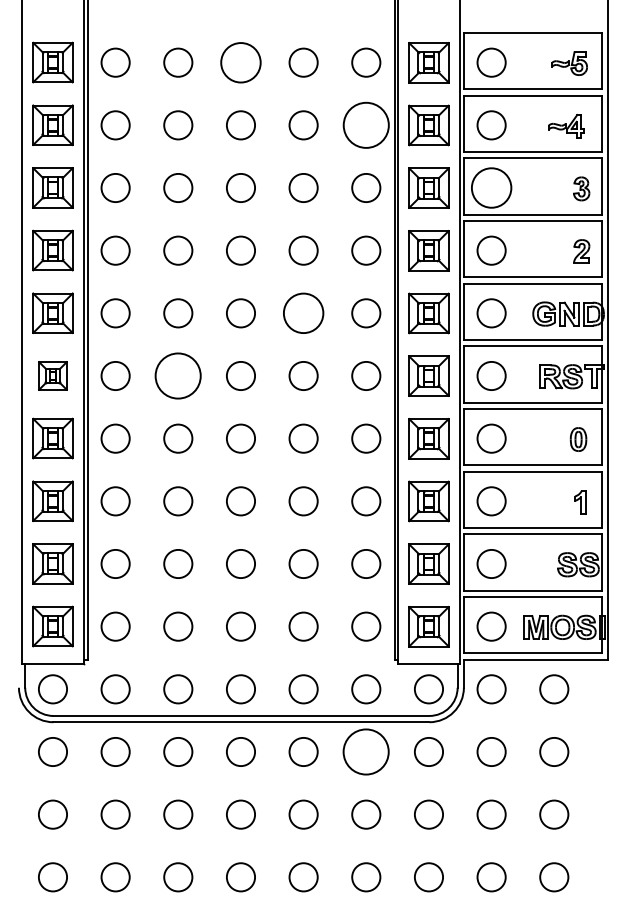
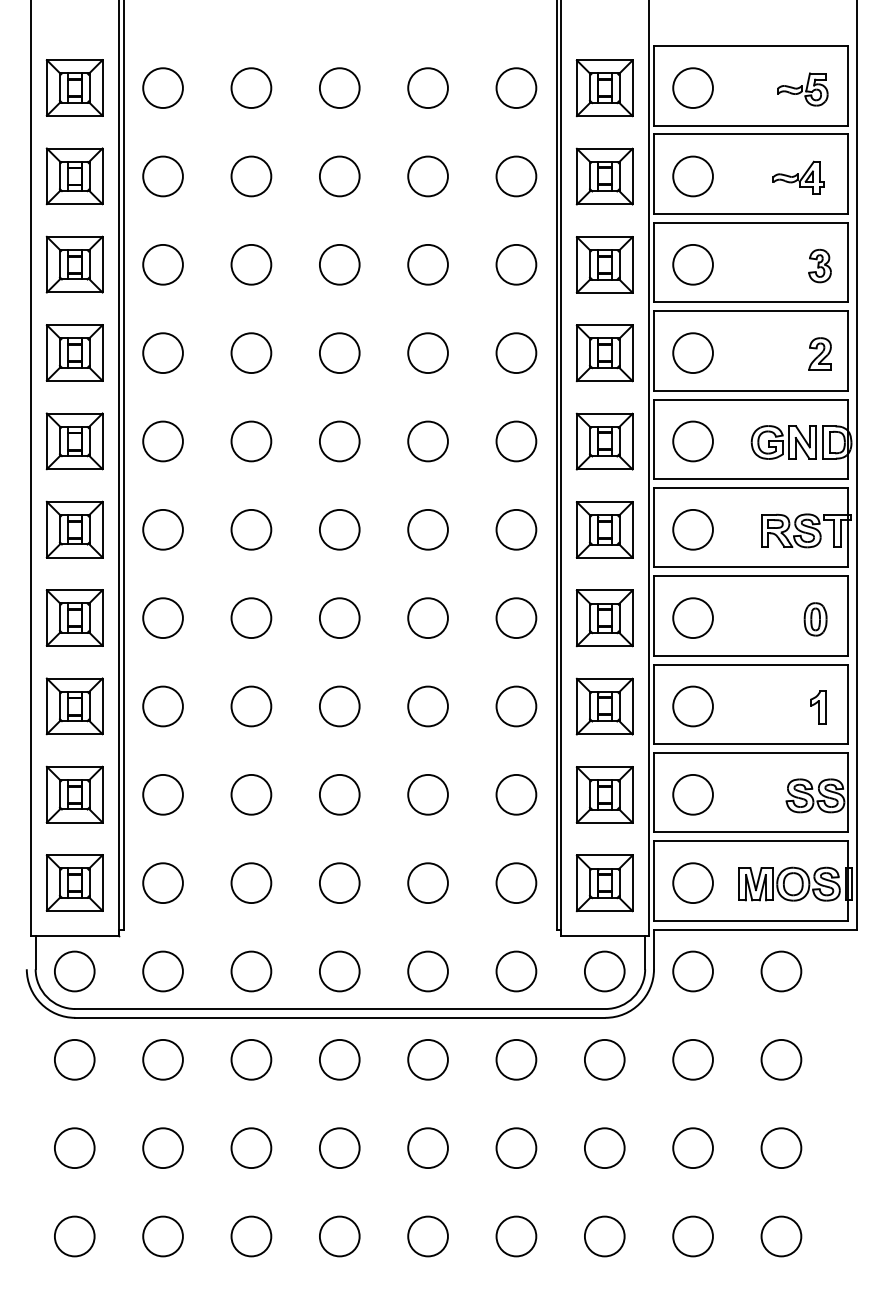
circle: (240, 62) -> (339, 87), size x0.71
circle: (366, 125) -> (516, 176), size x0.62
circle: (491, 187) -> (692, 264), size x0.71
circle: (303, 313) -> (427, 441), size x0.71
part: (52, 375) -> (74, 529), size x1.43
circle: (178, 375) -> (251, 529), size x0.62
circle: (366, 751) -> (516, 1059), size x0.62

